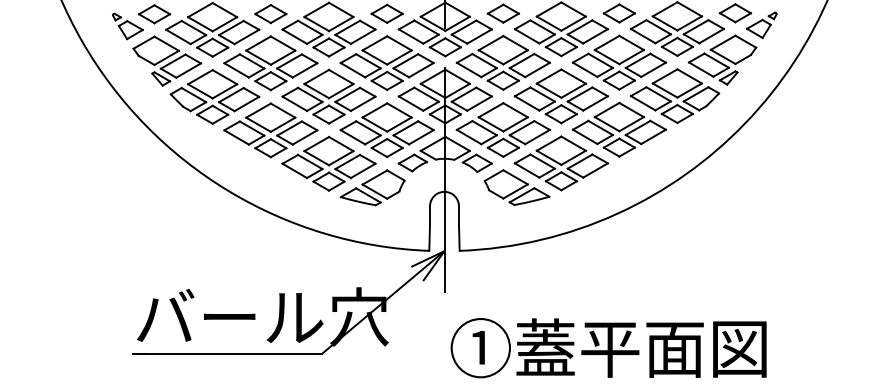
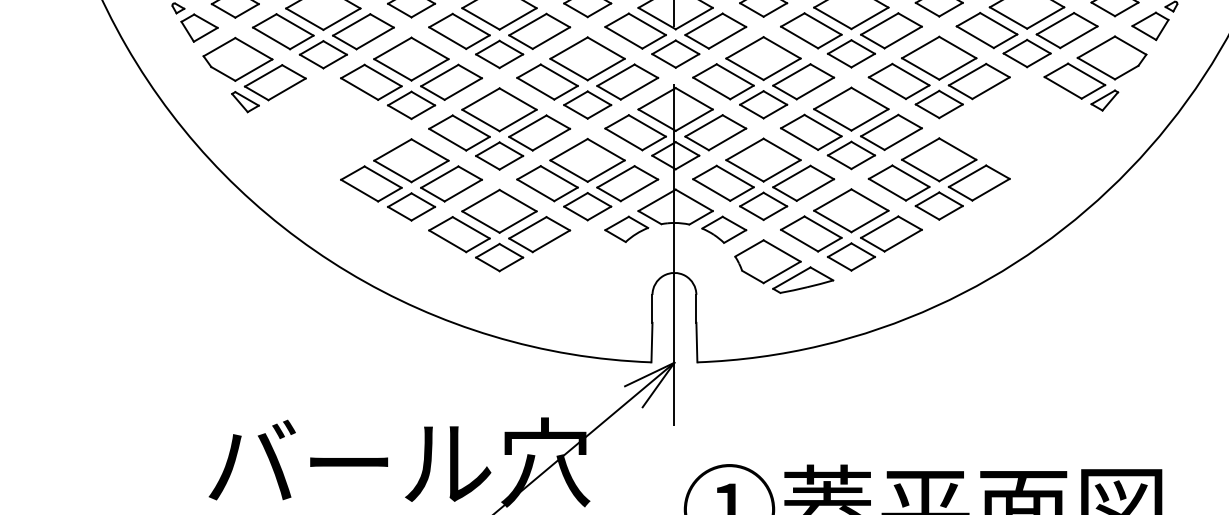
part: (214, 96) -> (326, 128), removed
part: (674, 96) -> (1022, 128), removed
part: (372, 187) -> (565, 266), removed

